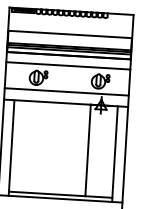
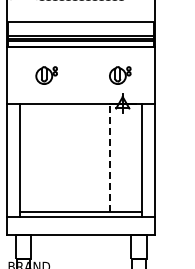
line: (67, 66) -> (80, 59), removed
line: (66, 92) -> (80, 90), removed
line: (88, 150) -> (110, 157), solid -> dashed

